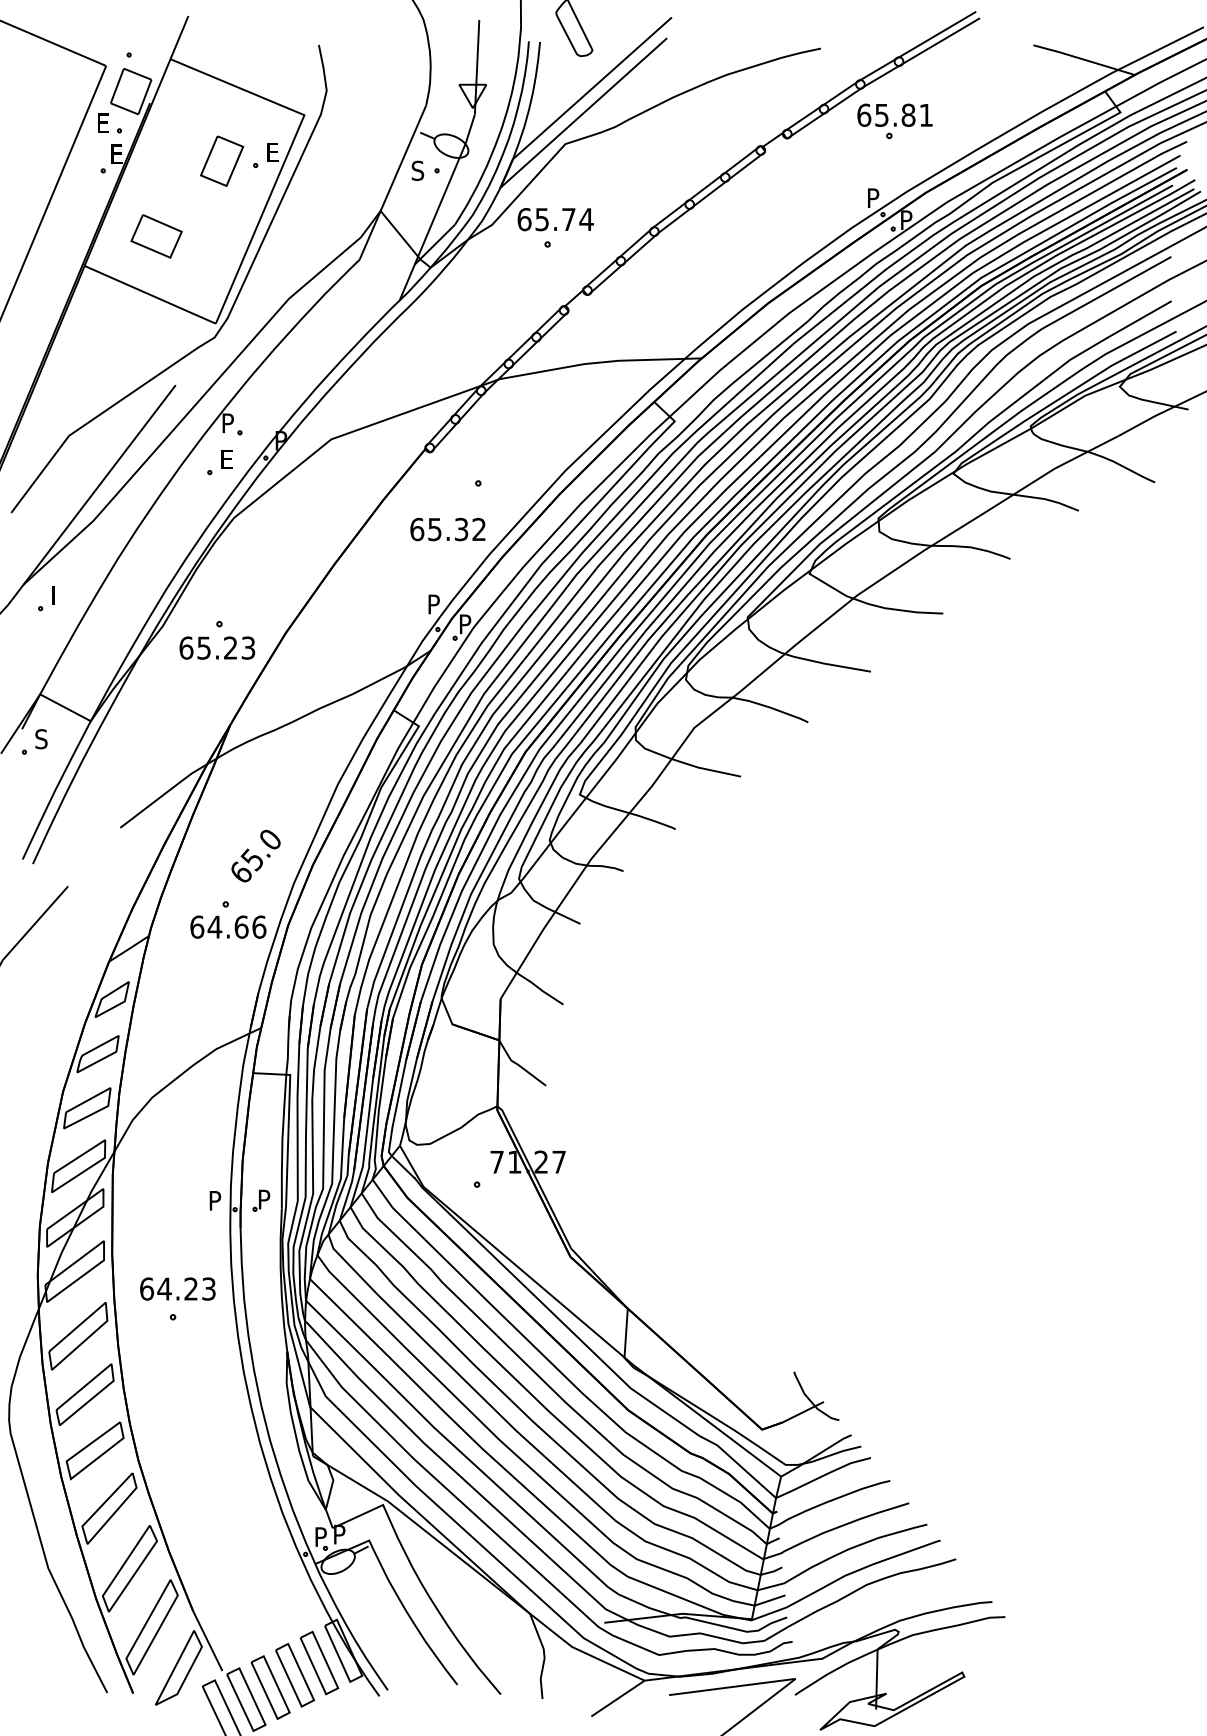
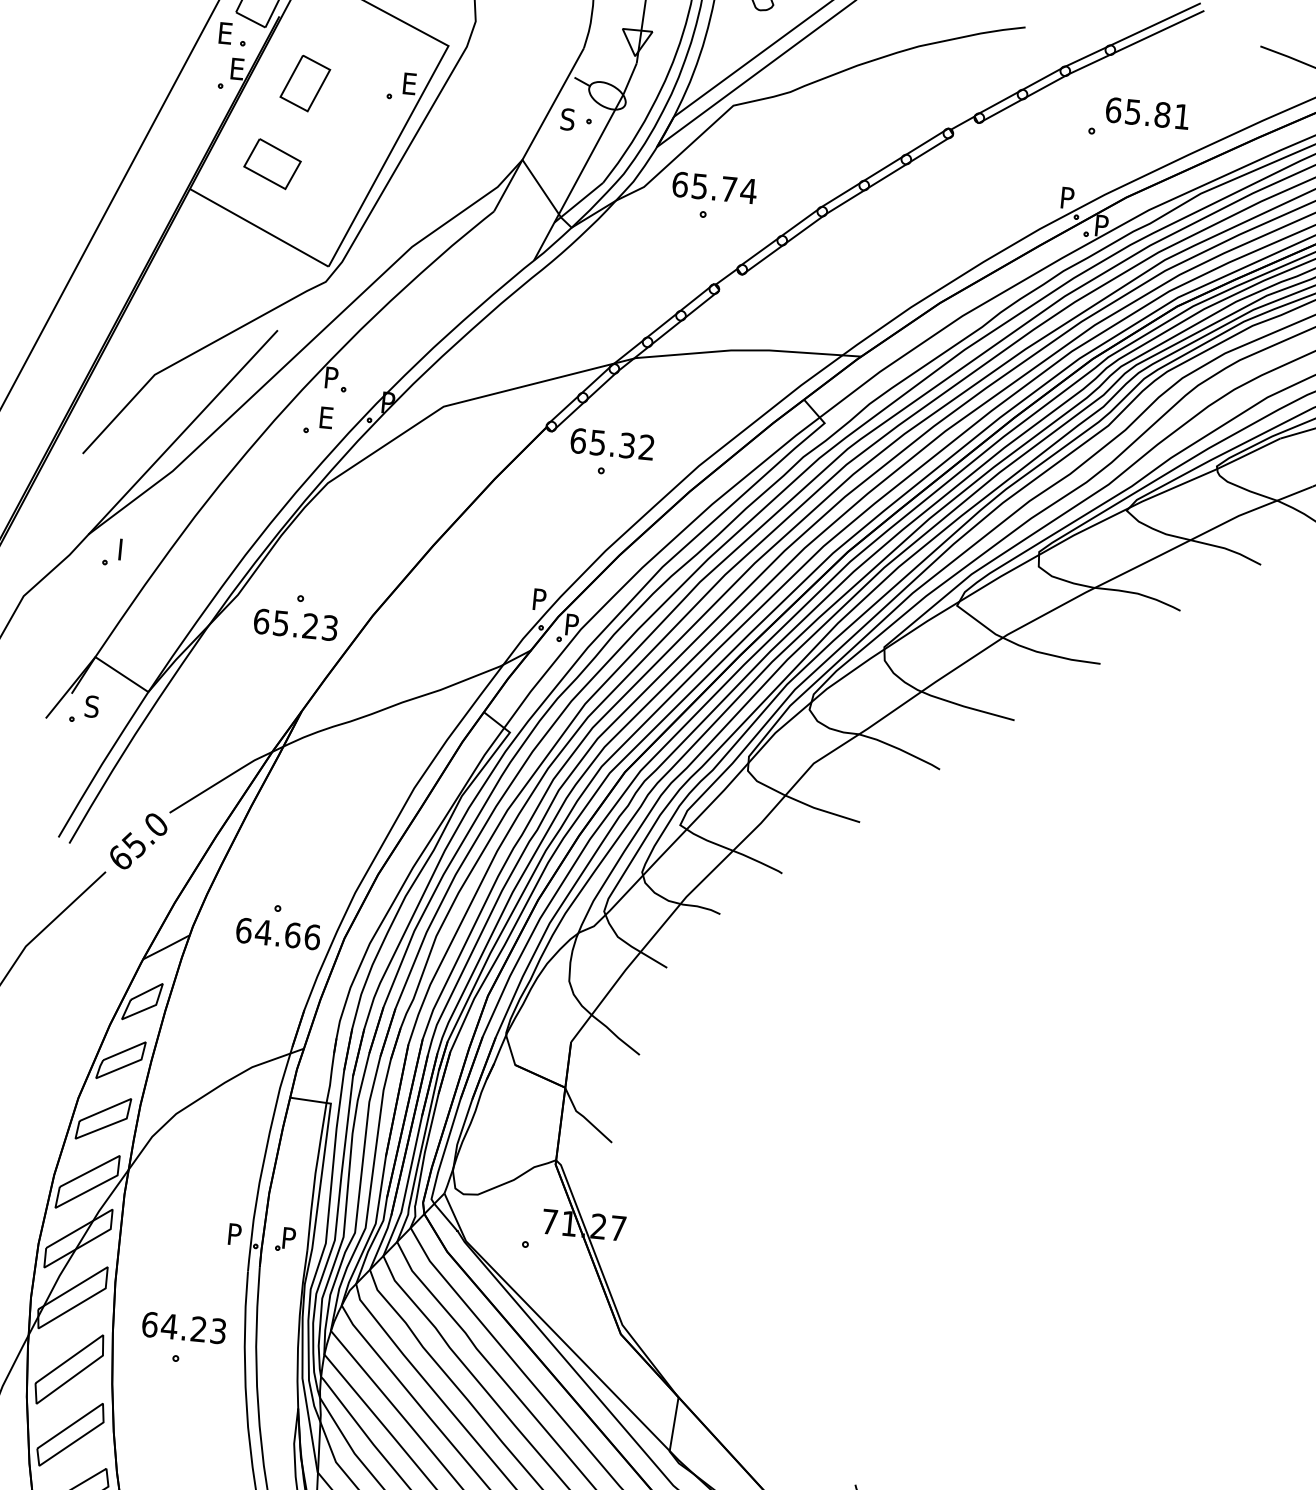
text: (894, 114) -> (1147, 112), moved
part: (222, 160) -> (305, 82), moved
text: (447, 529) -> (611, 444), moved
text: (255, 855) -> (138, 840), moved

